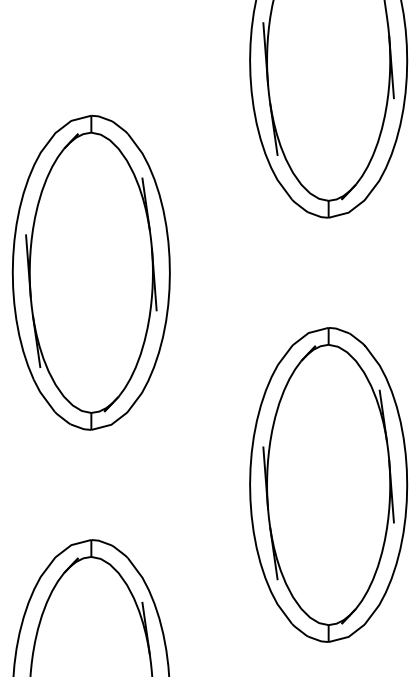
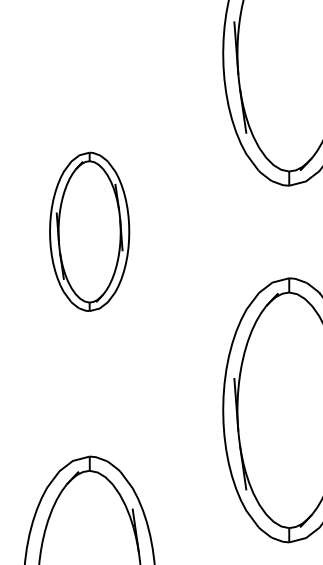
part: (90, 272) -> (89, 231), size x0.6

